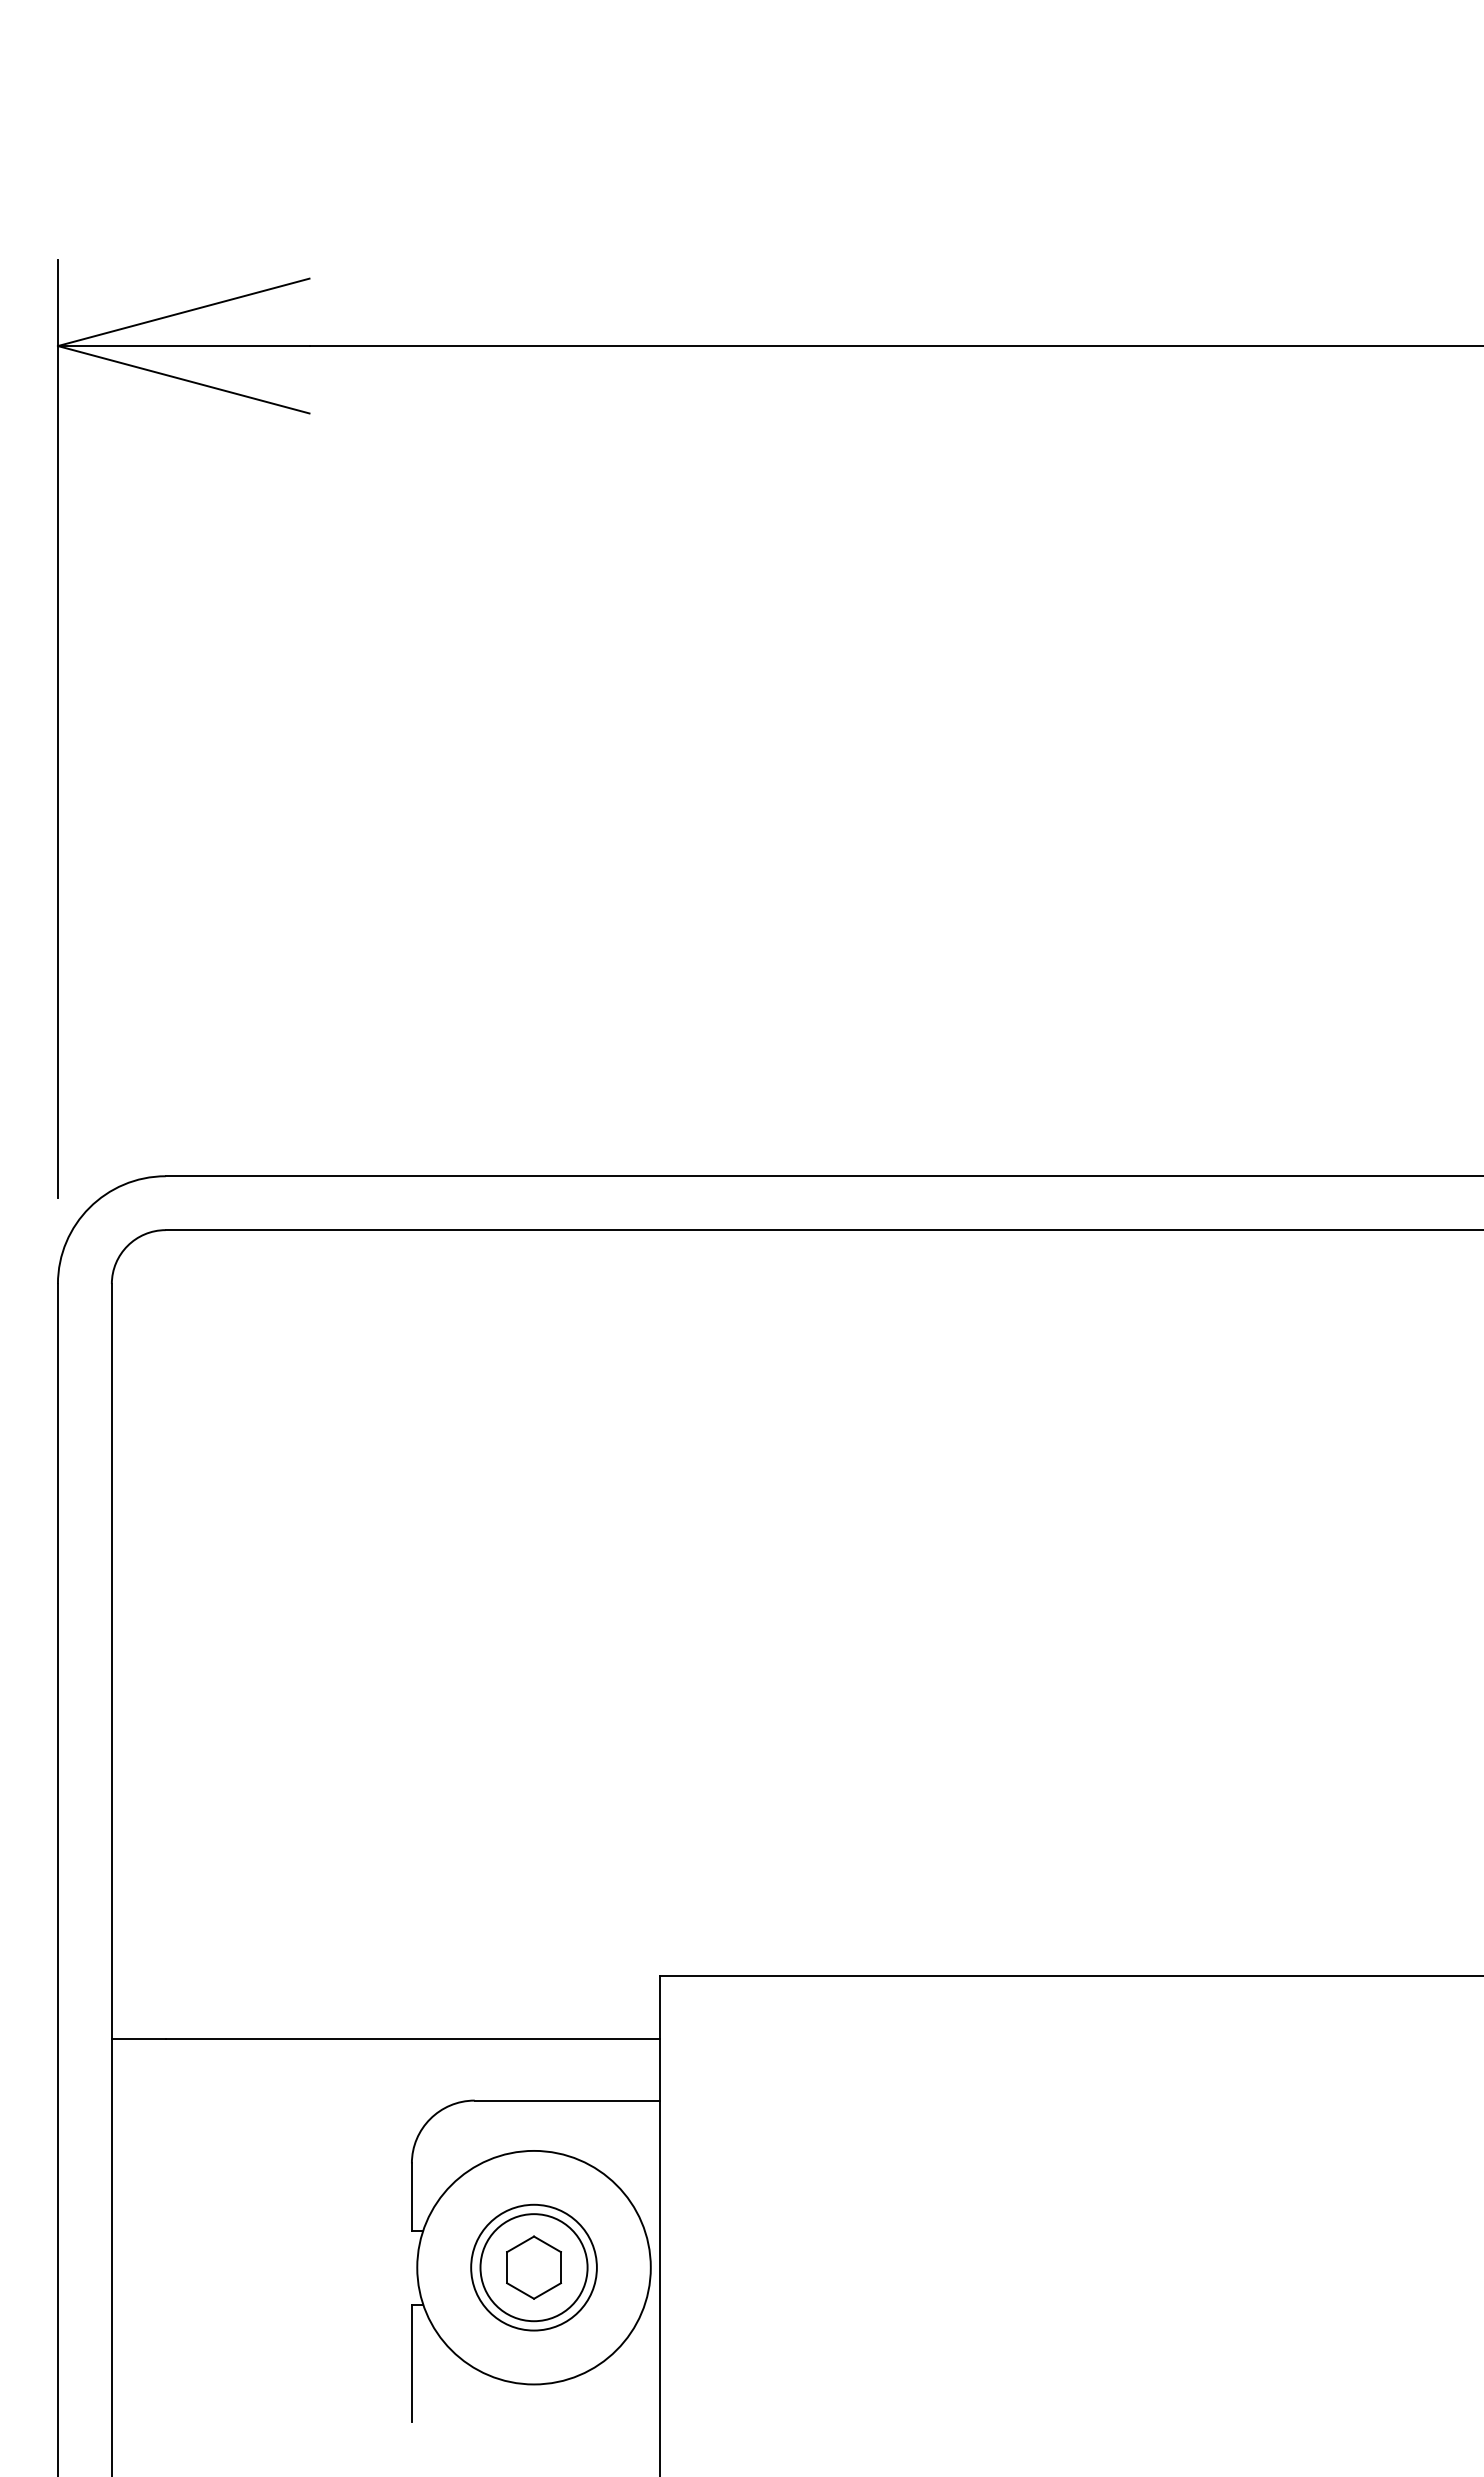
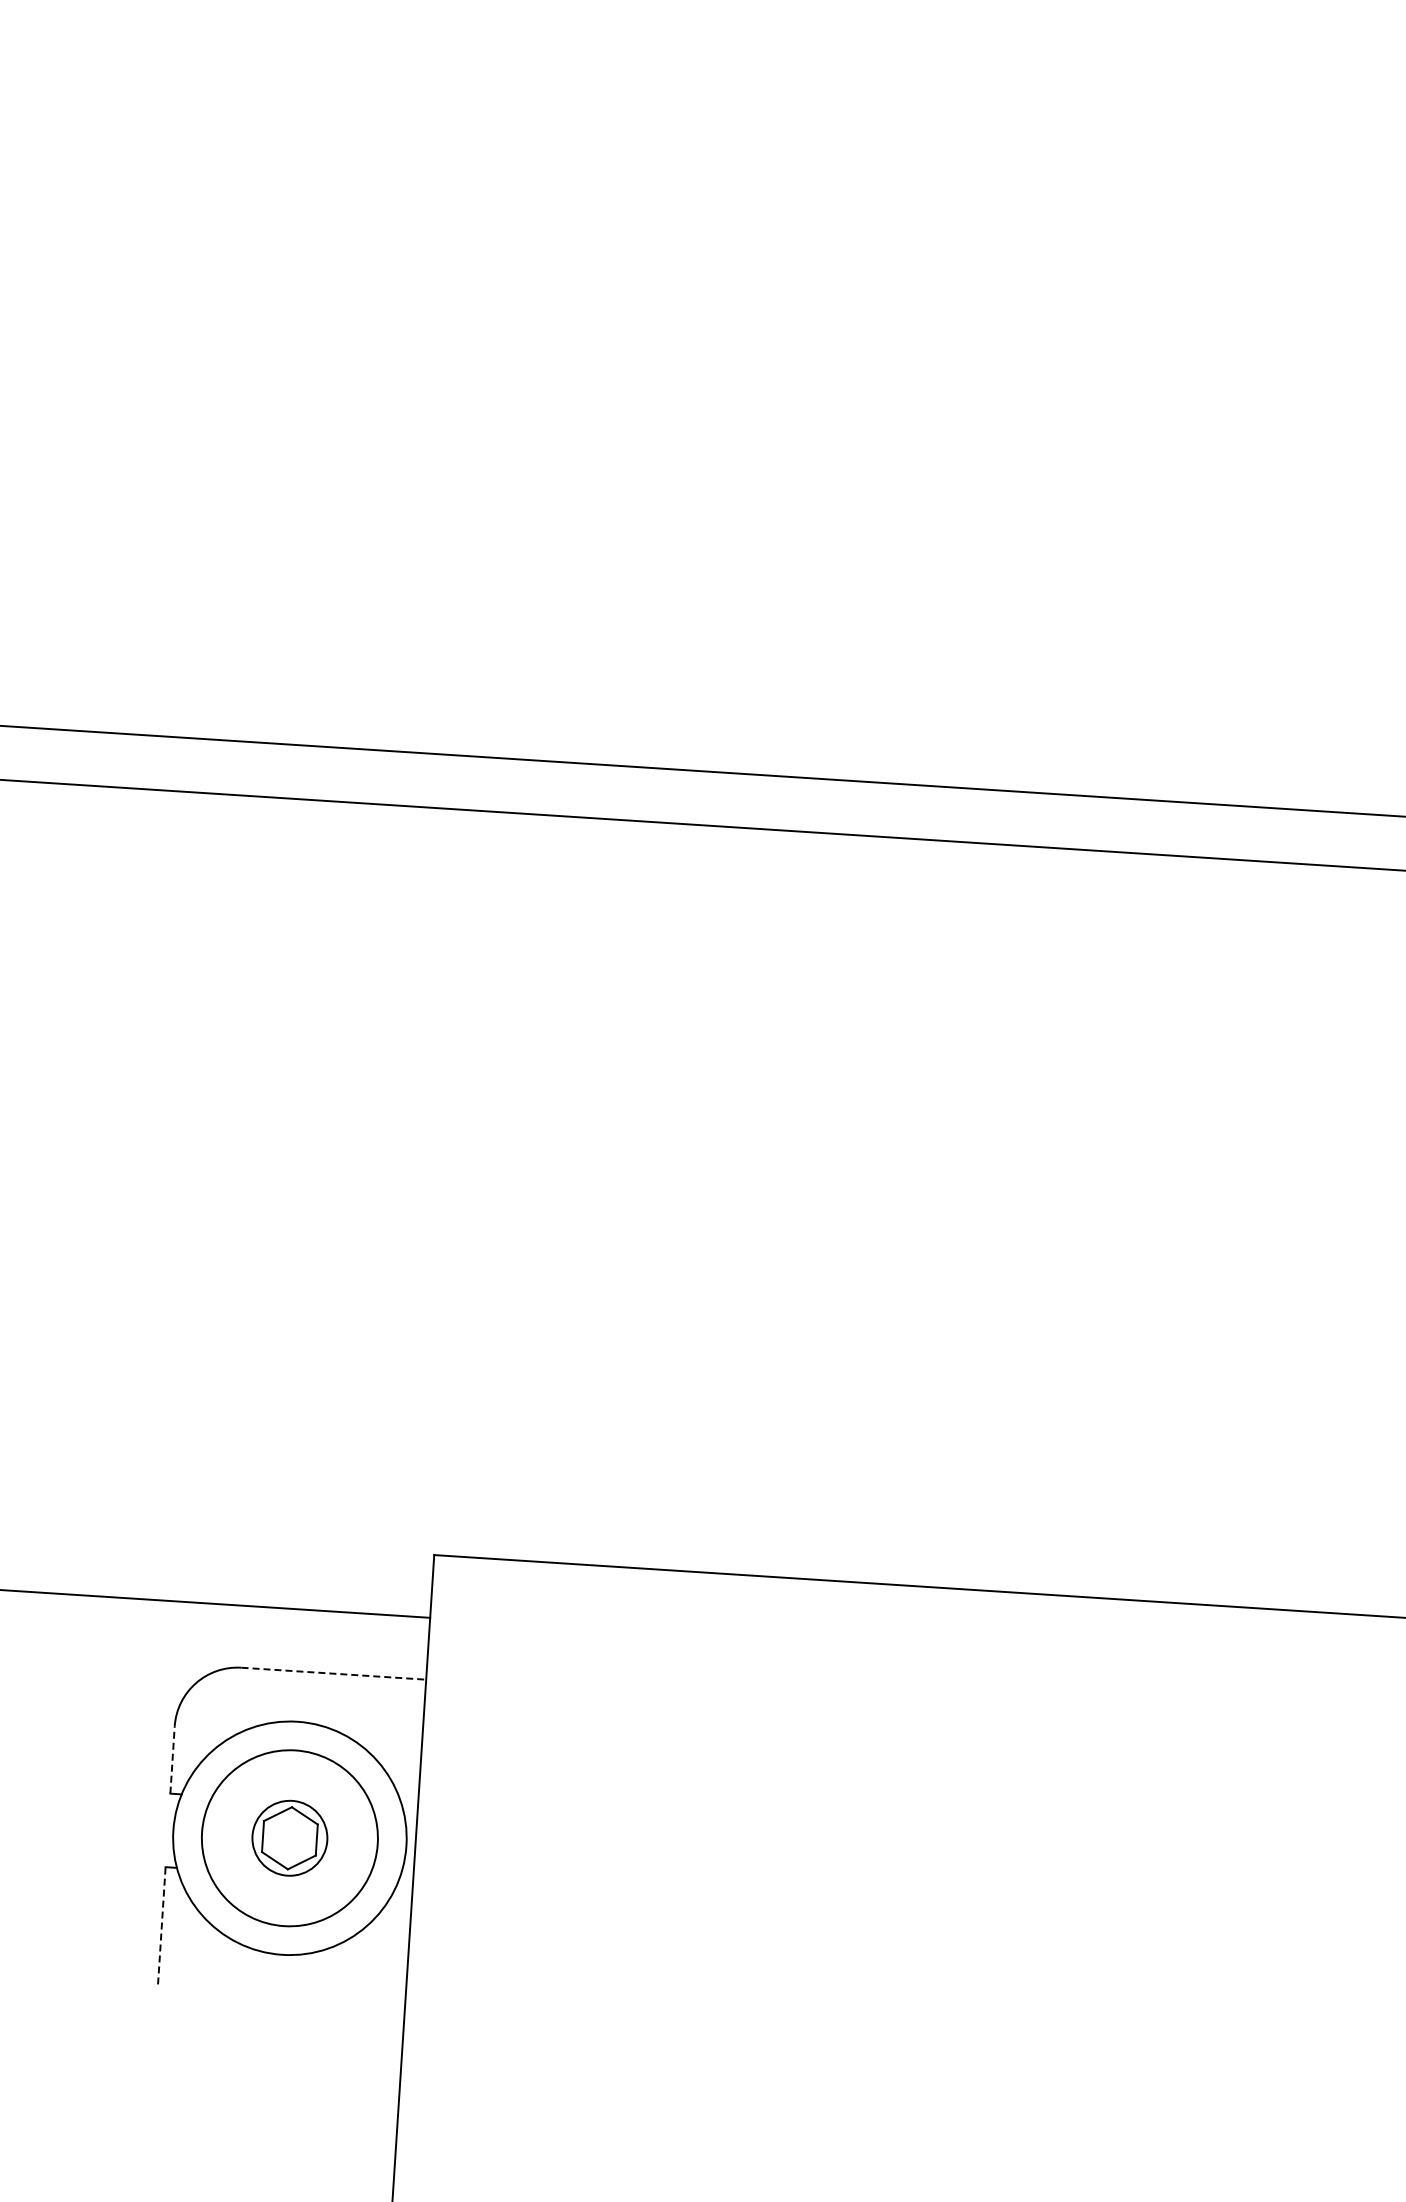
line: (567, 2100) -> (334, 1673), solid -> dashed
line: (411, 2197) -> (172, 1760), solid -> dashed
circle: (533, 2267) -> (289, 1838), size x0.7
circle: (533, 2267) -> (289, 1838), size x1.4
line: (411, 2363) -> (161, 1926), solid -> dashed

